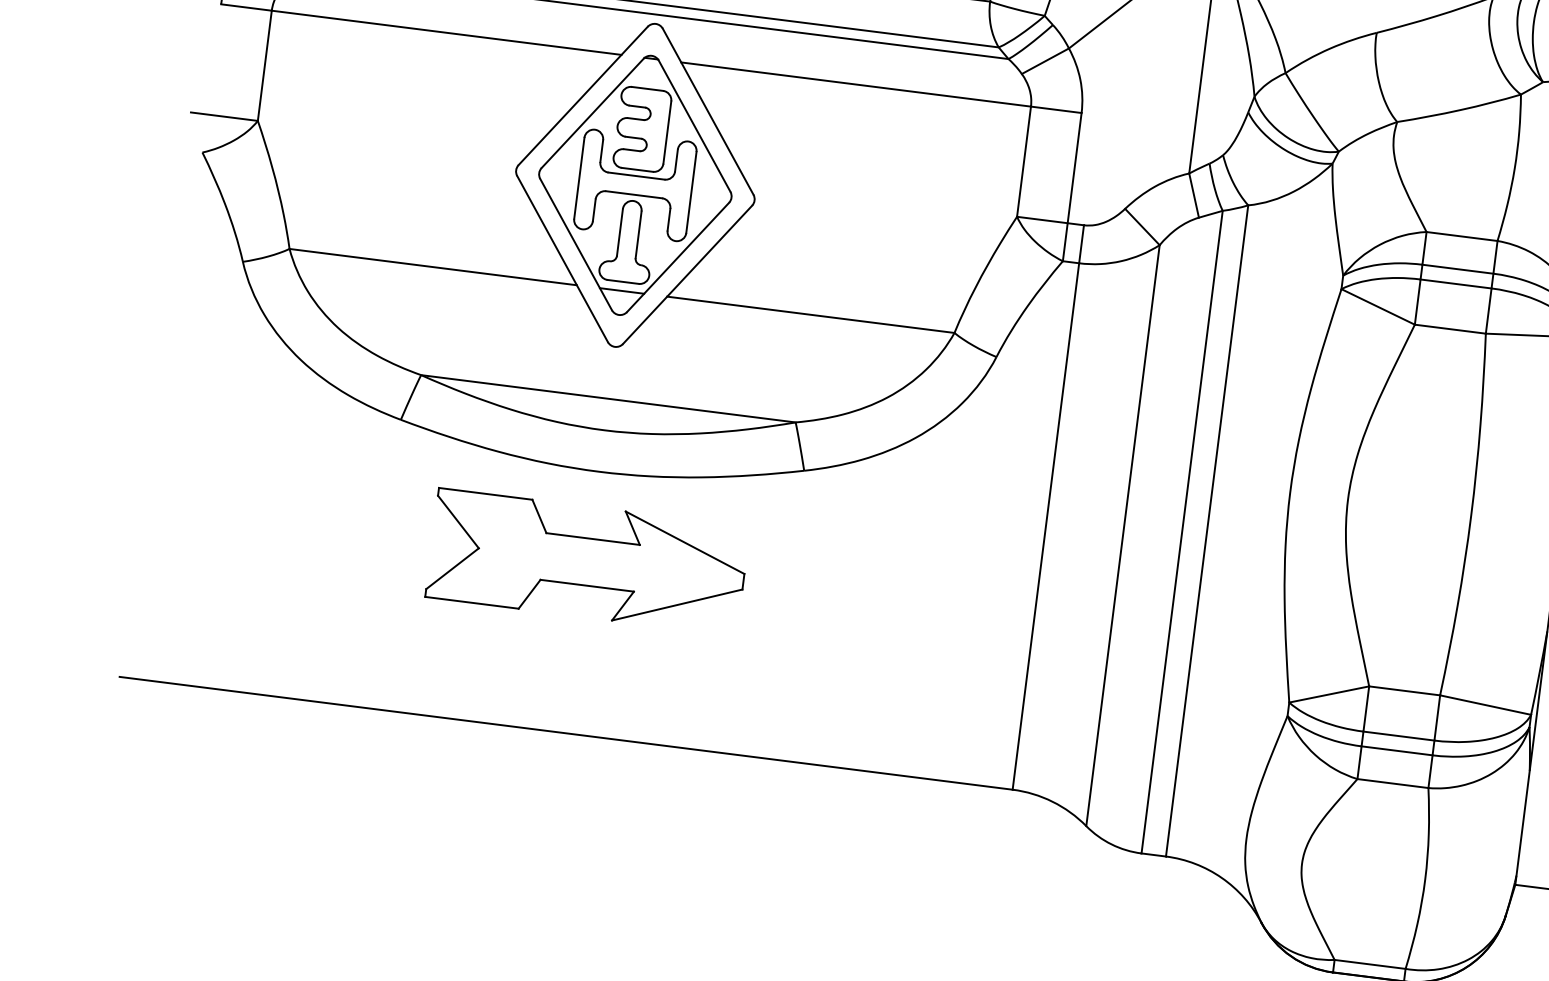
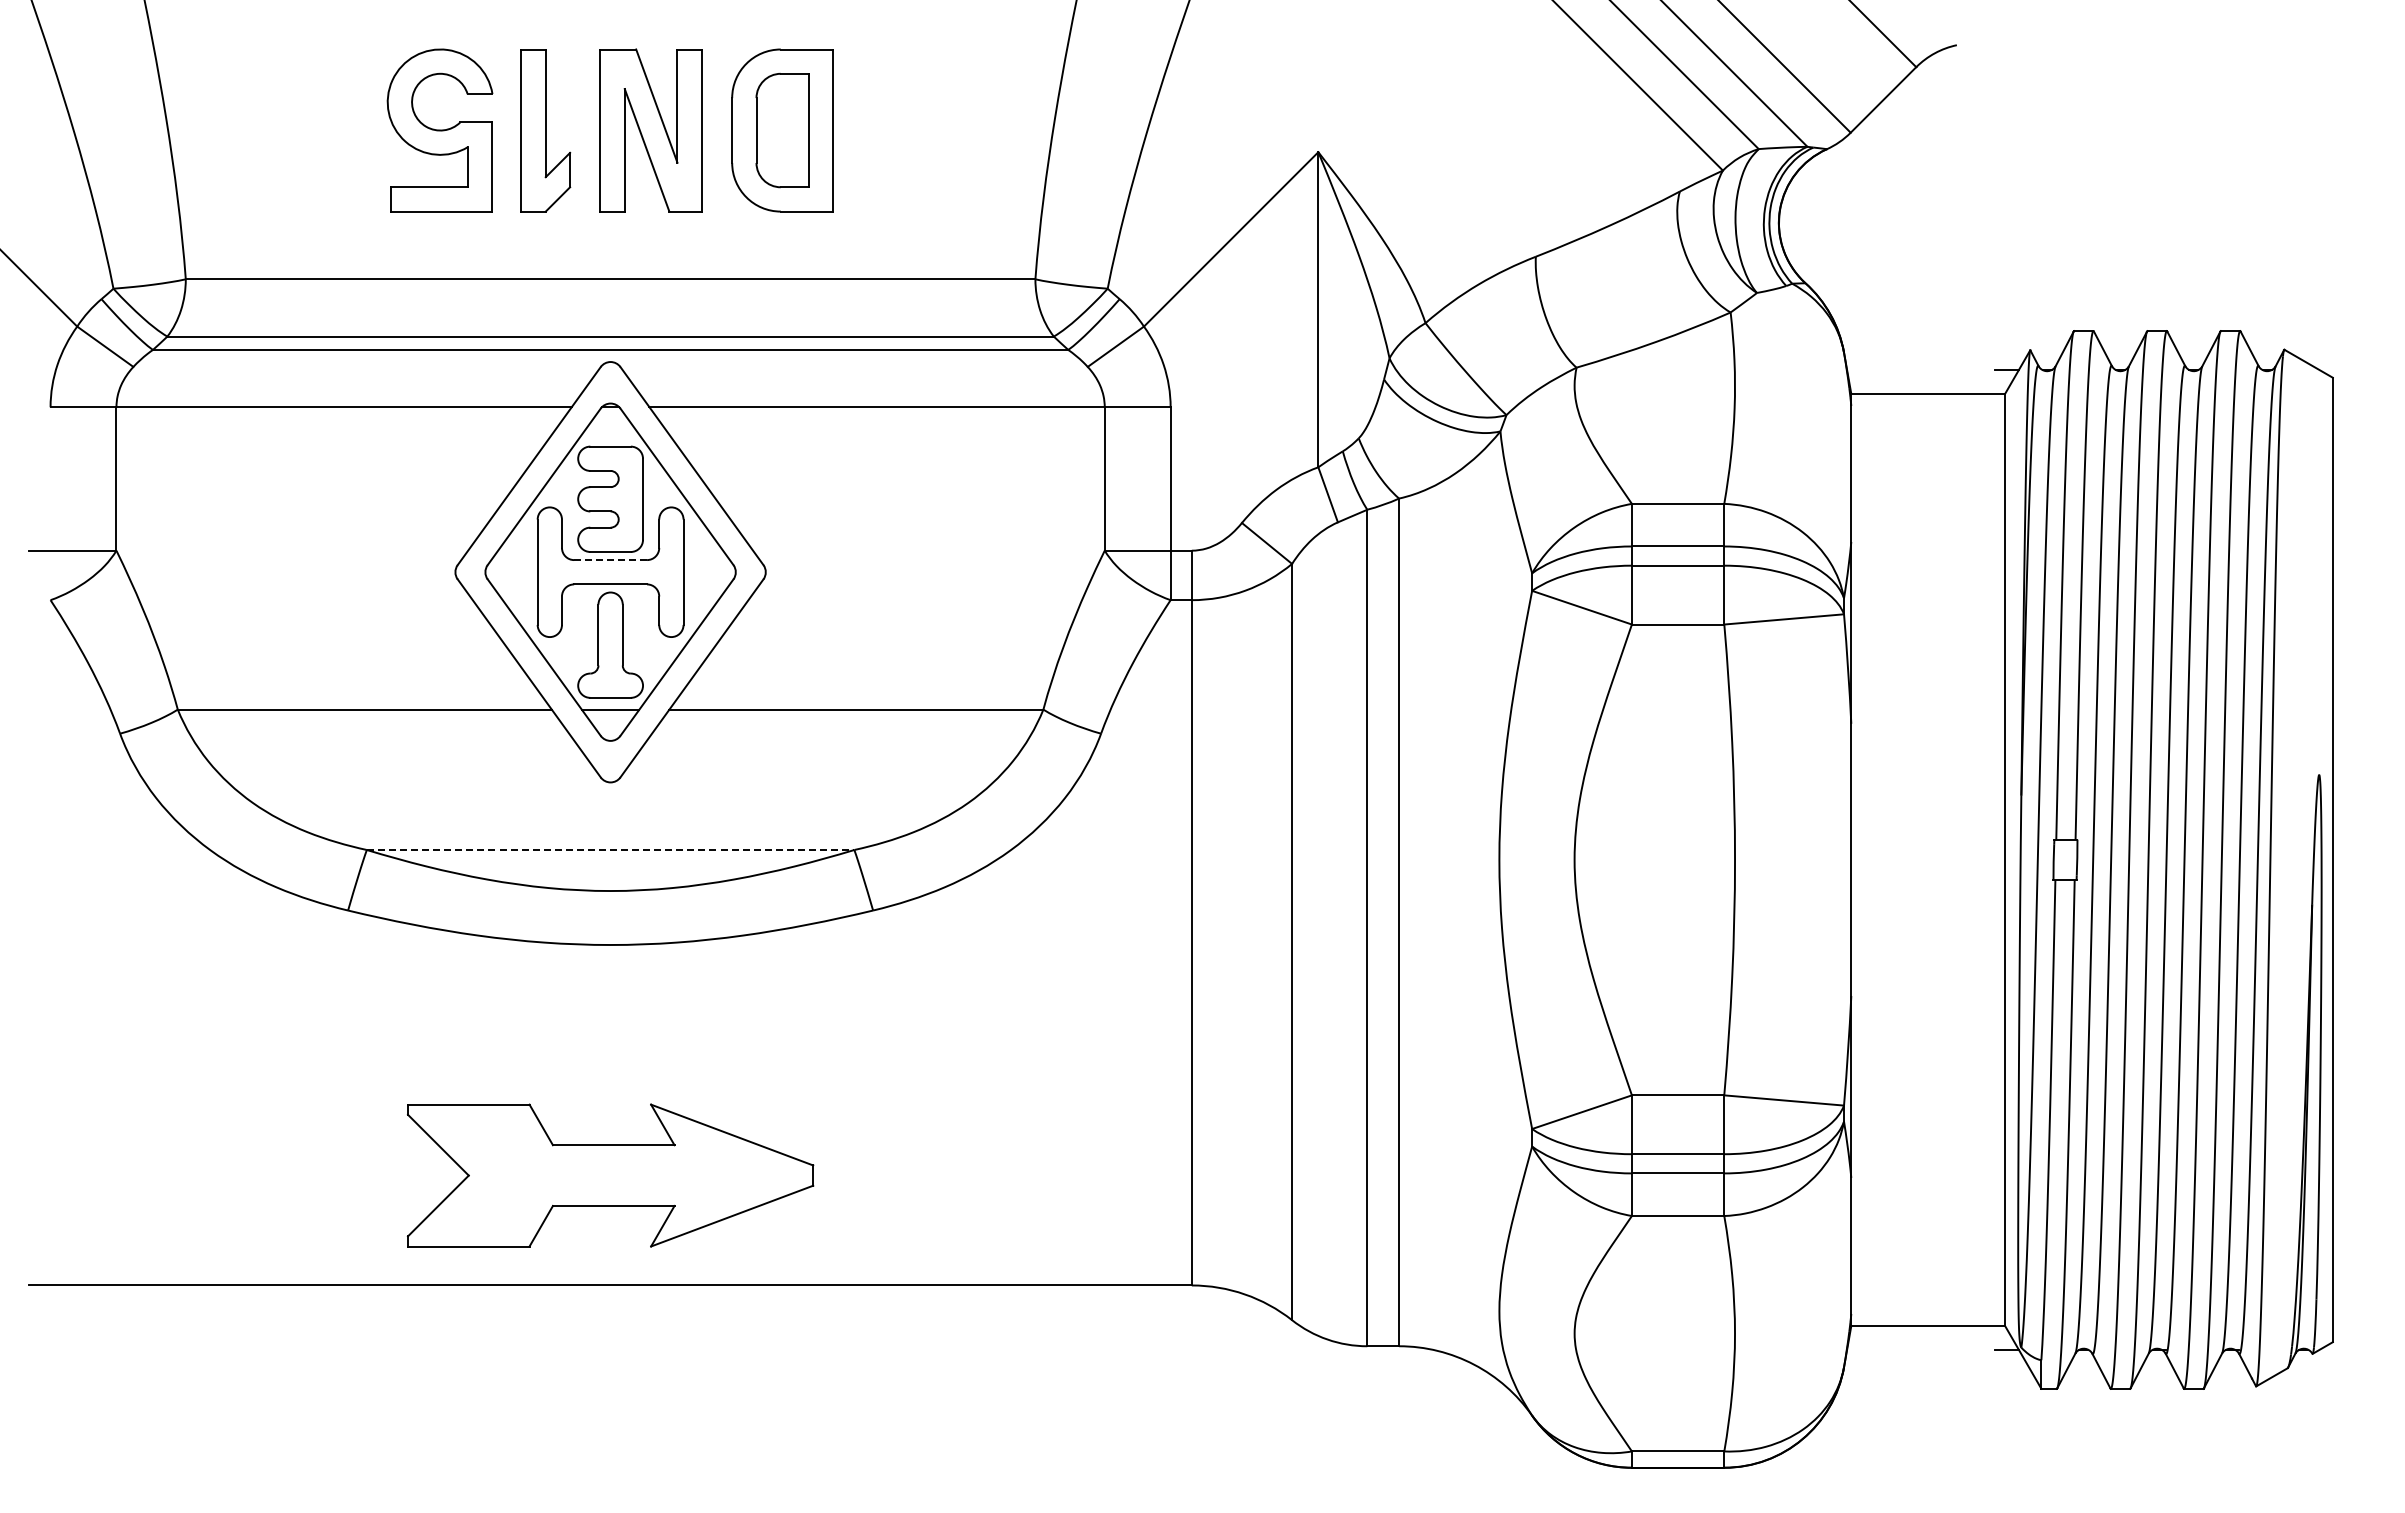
line: (636, 176) -> (610, 560), solid -> dashed
line: (608, 399) -> (610, 850), solid -> dashed
part: (587, 562) -> (610, 1175), moved

